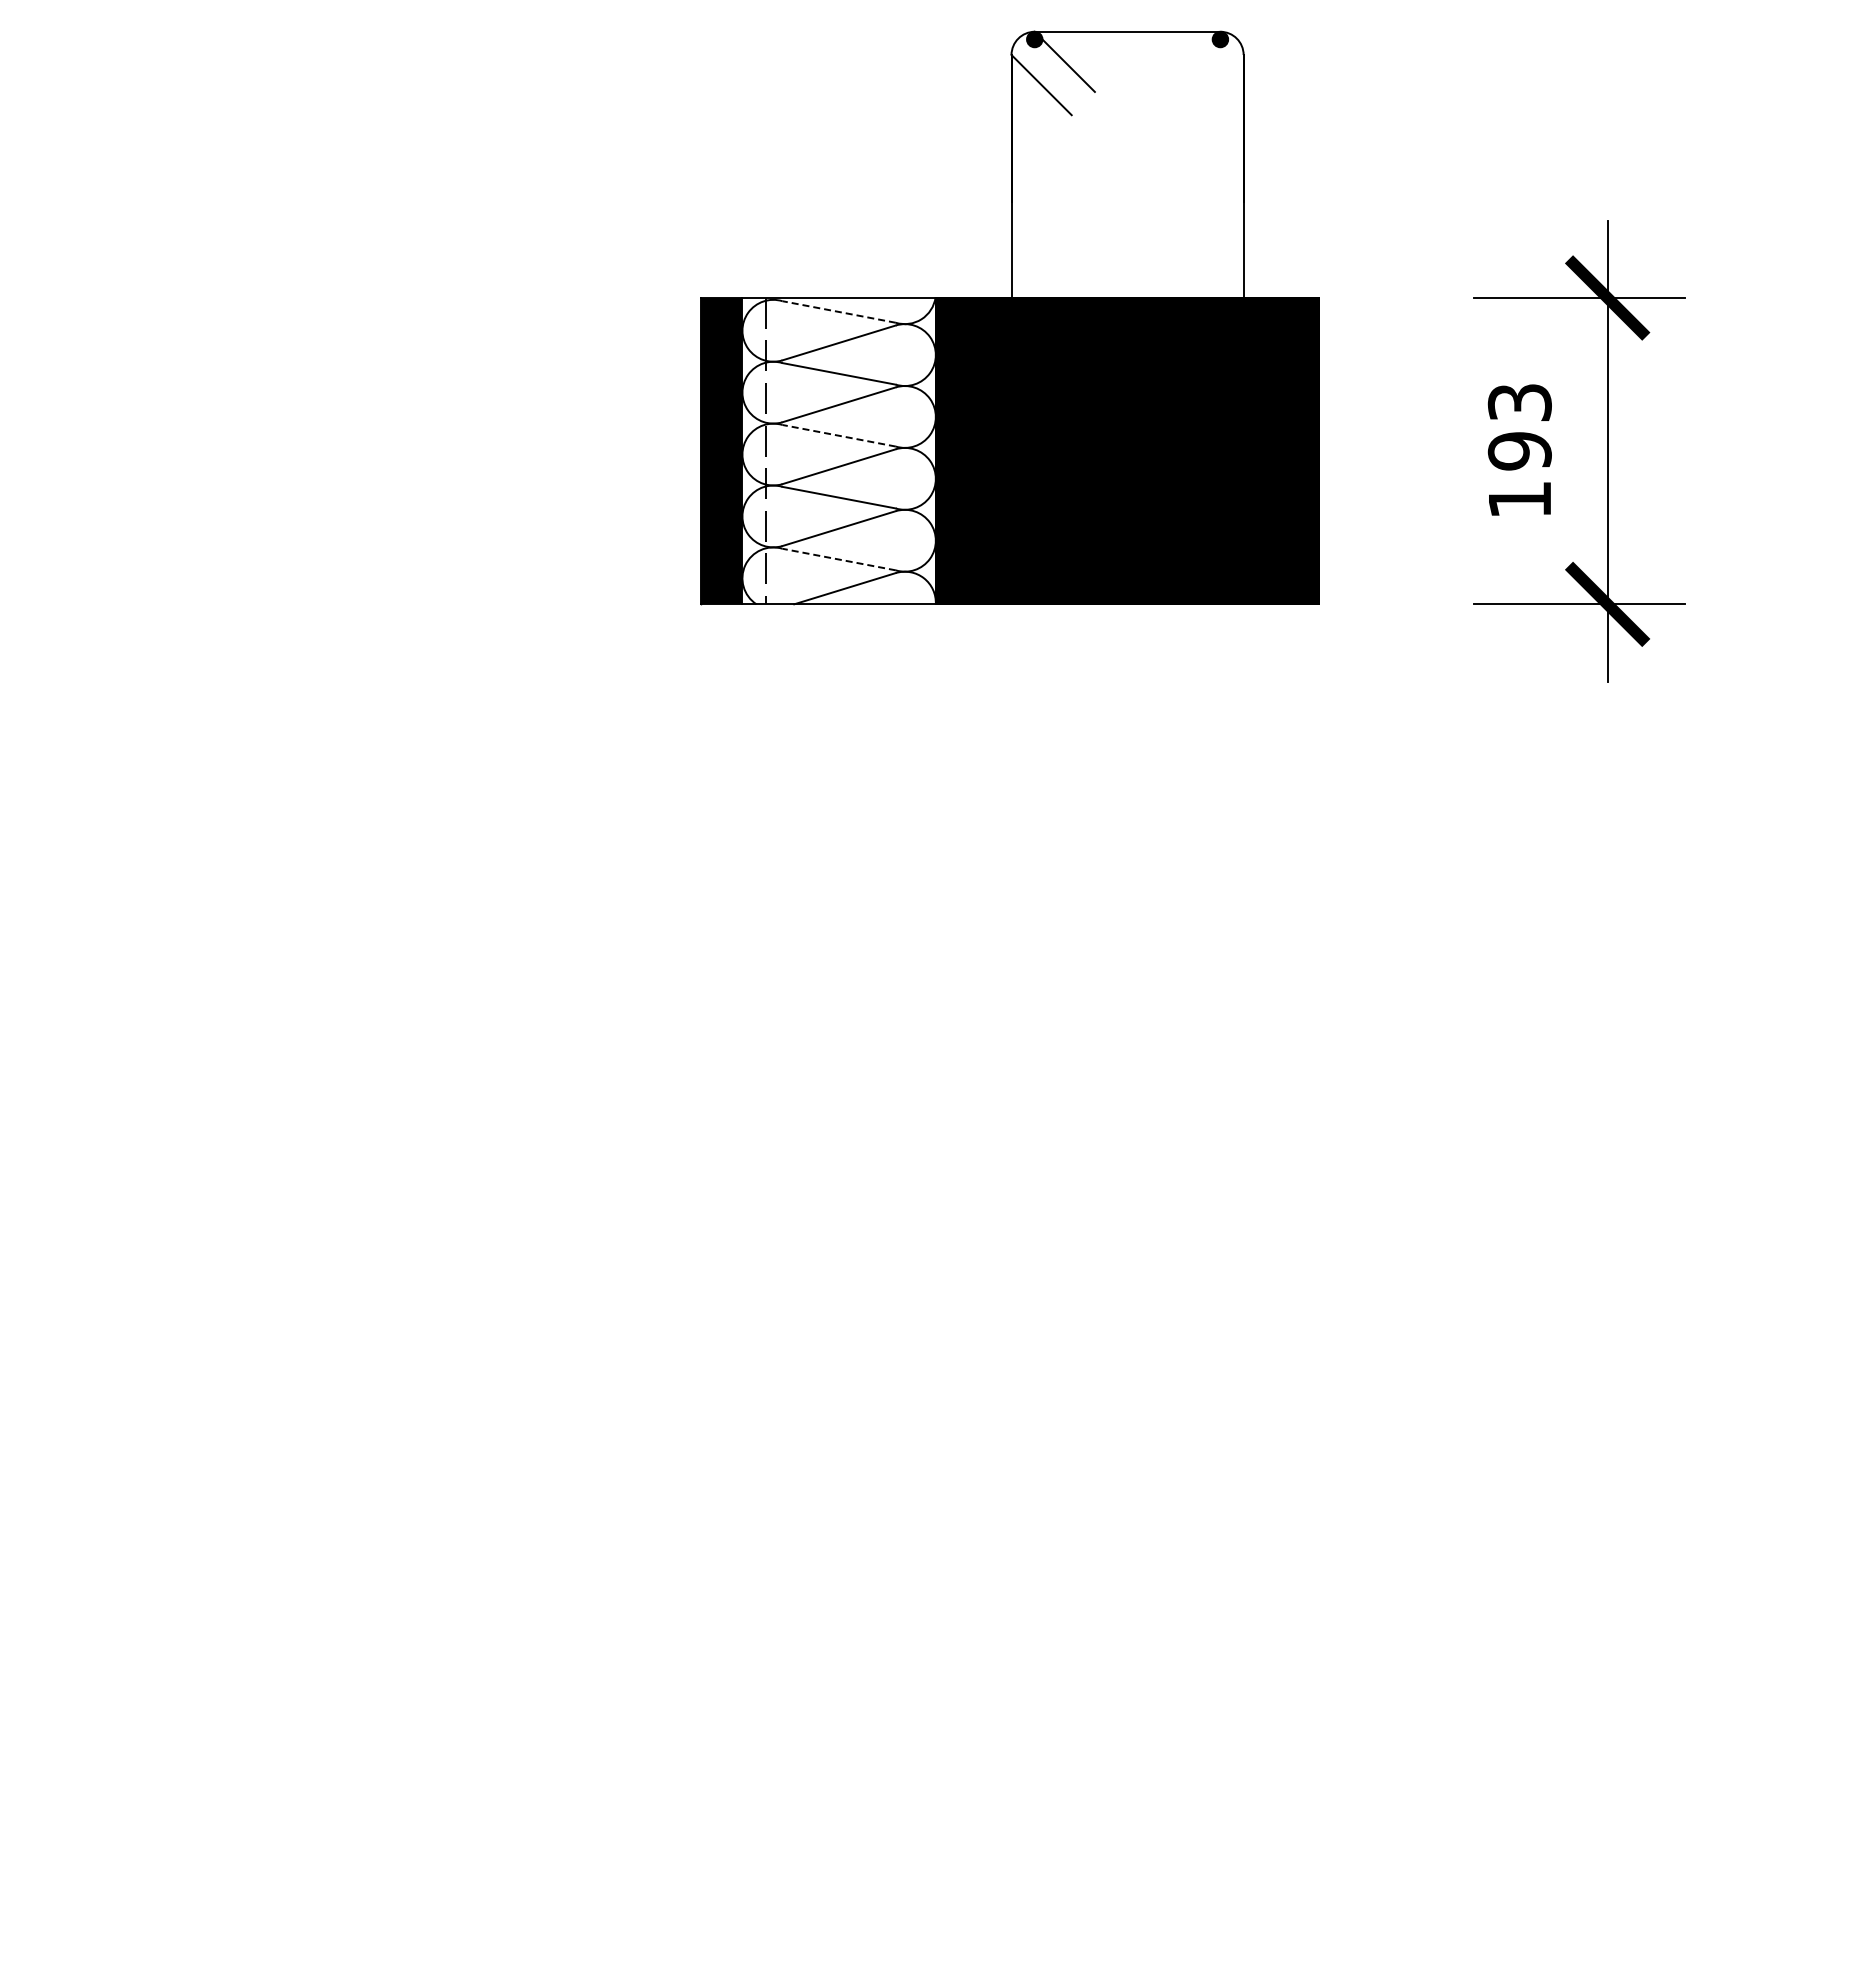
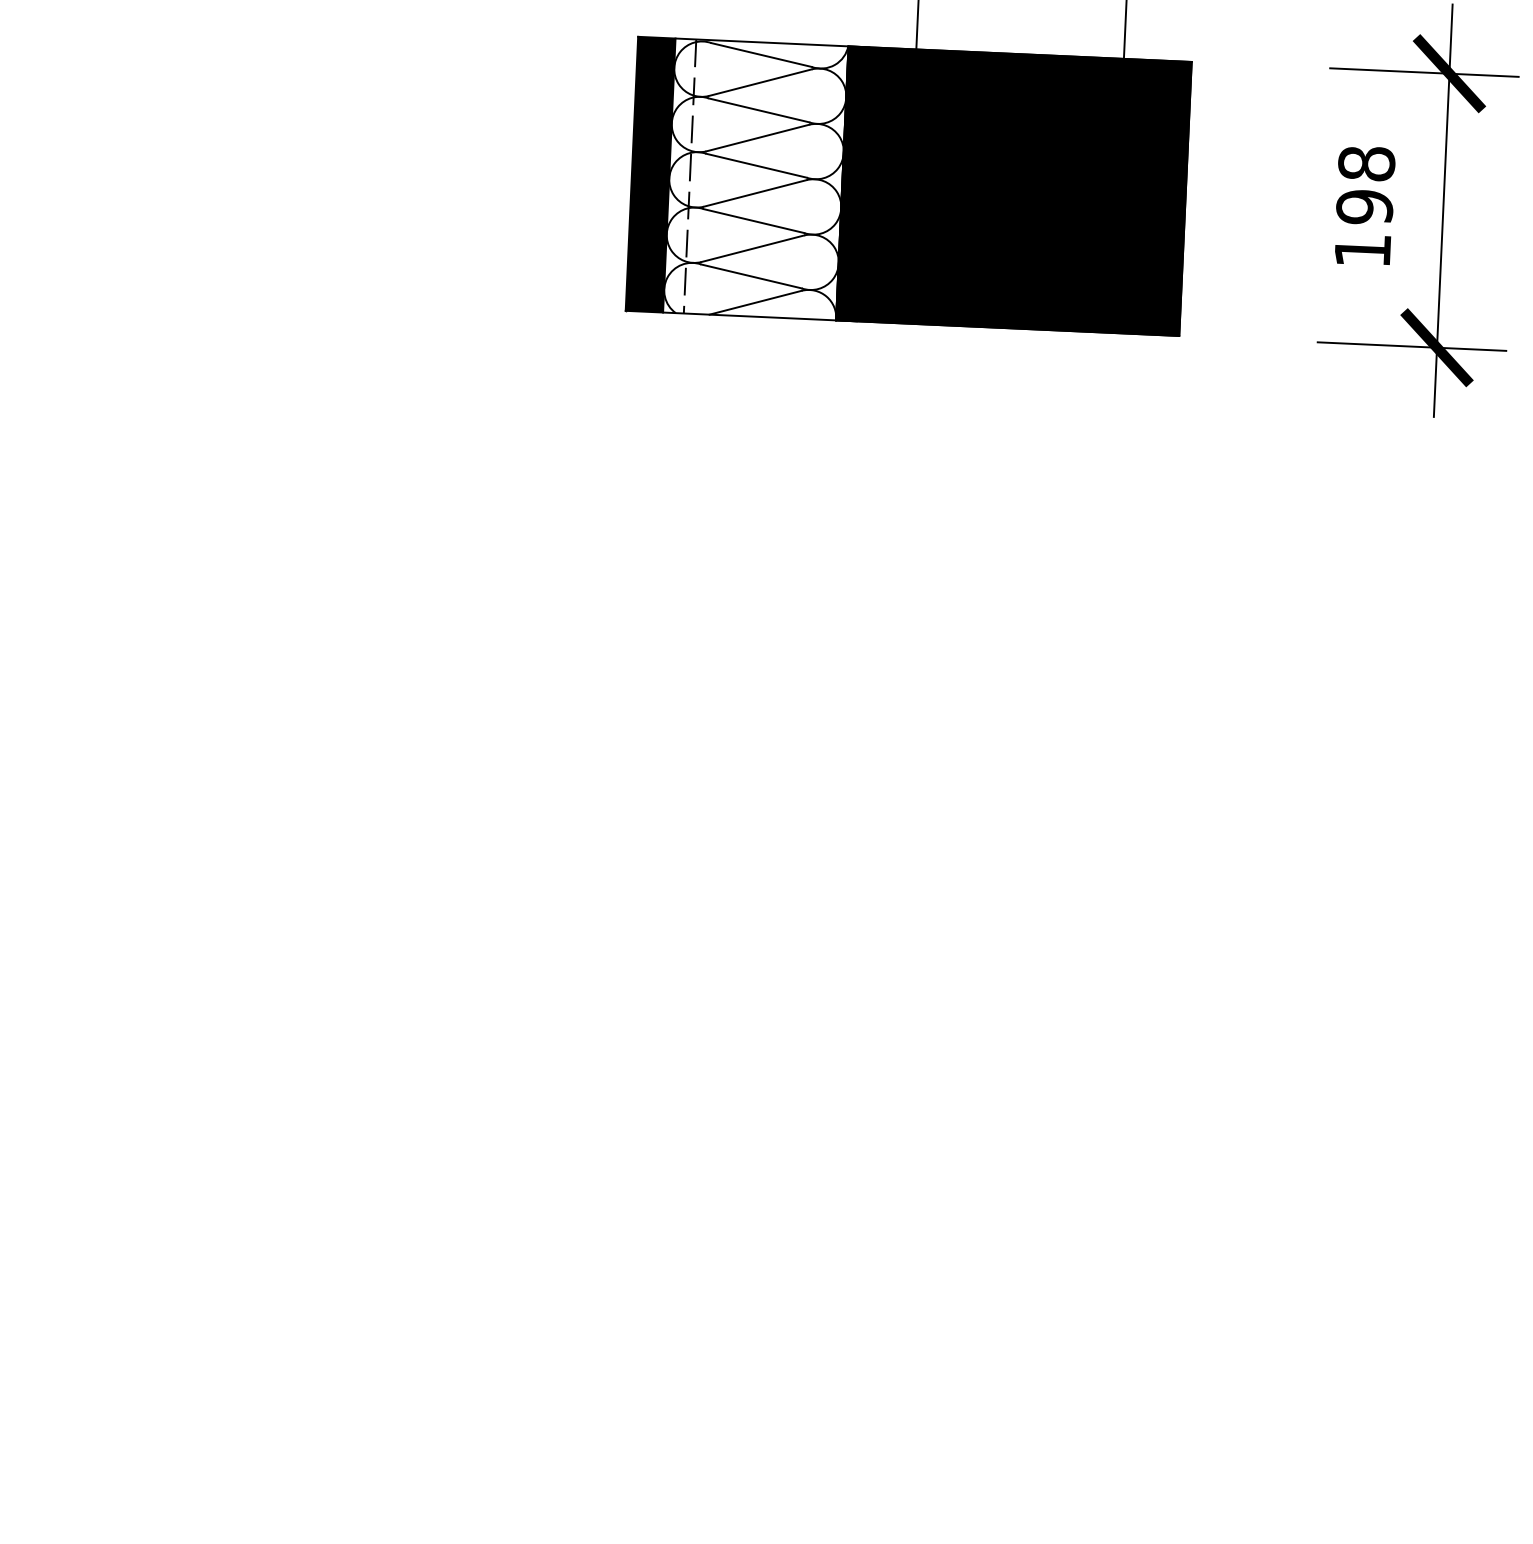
line: (839, 311) -> (761, 54), dashed -> solid
text: (1519, 402) -> (1366, 163), 193 -> 198
line: (839, 435) -> (756, 165), dashed -> solid
line: (839, 559) -> (751, 276), dashed -> solid

